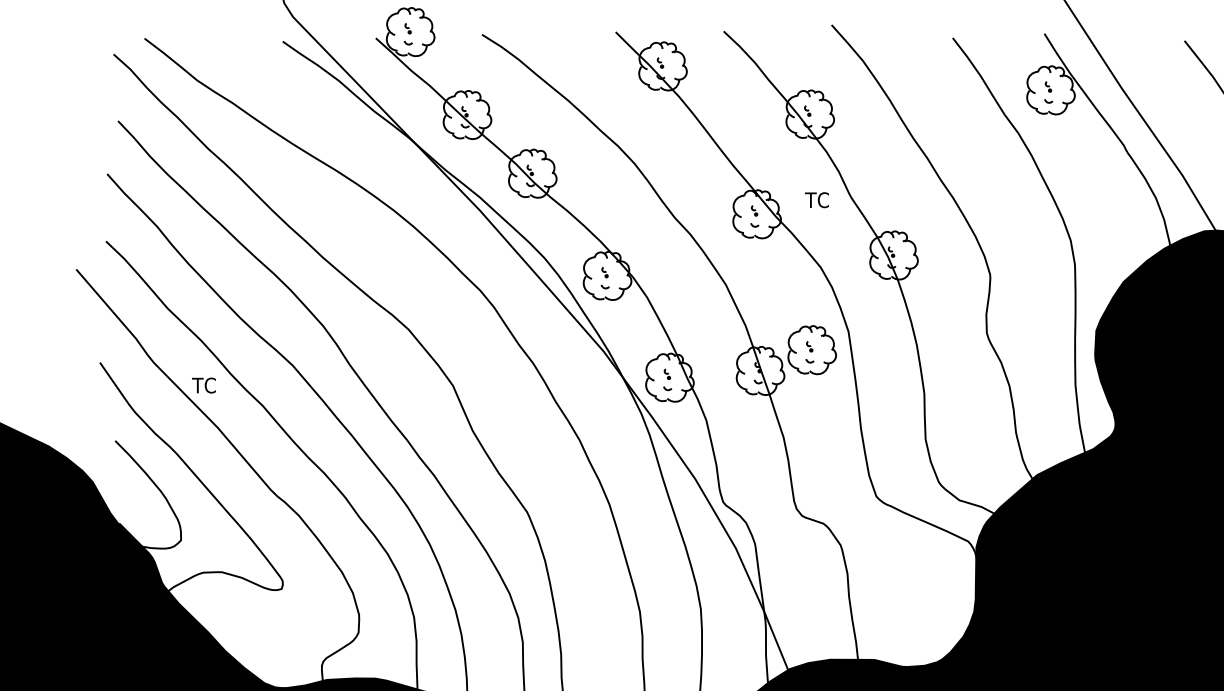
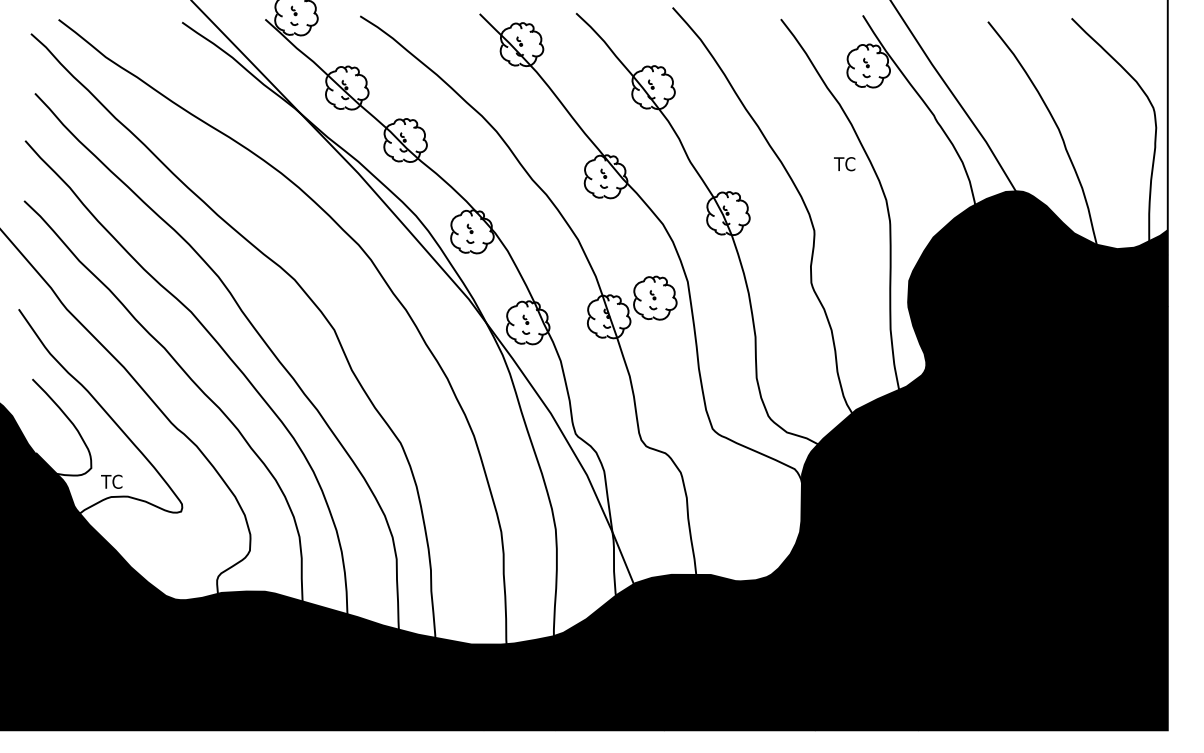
text: (816, 200) -> (844, 164), moved
text: (203, 385) -> (111, 481), moved

